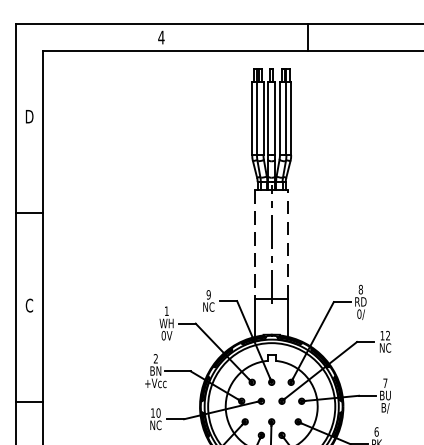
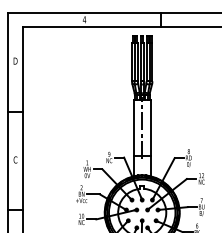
line: (287, 243) -> (150, 127), dashed -> solid
line: (255, 245) -> (133, 128), dashed -> solid

